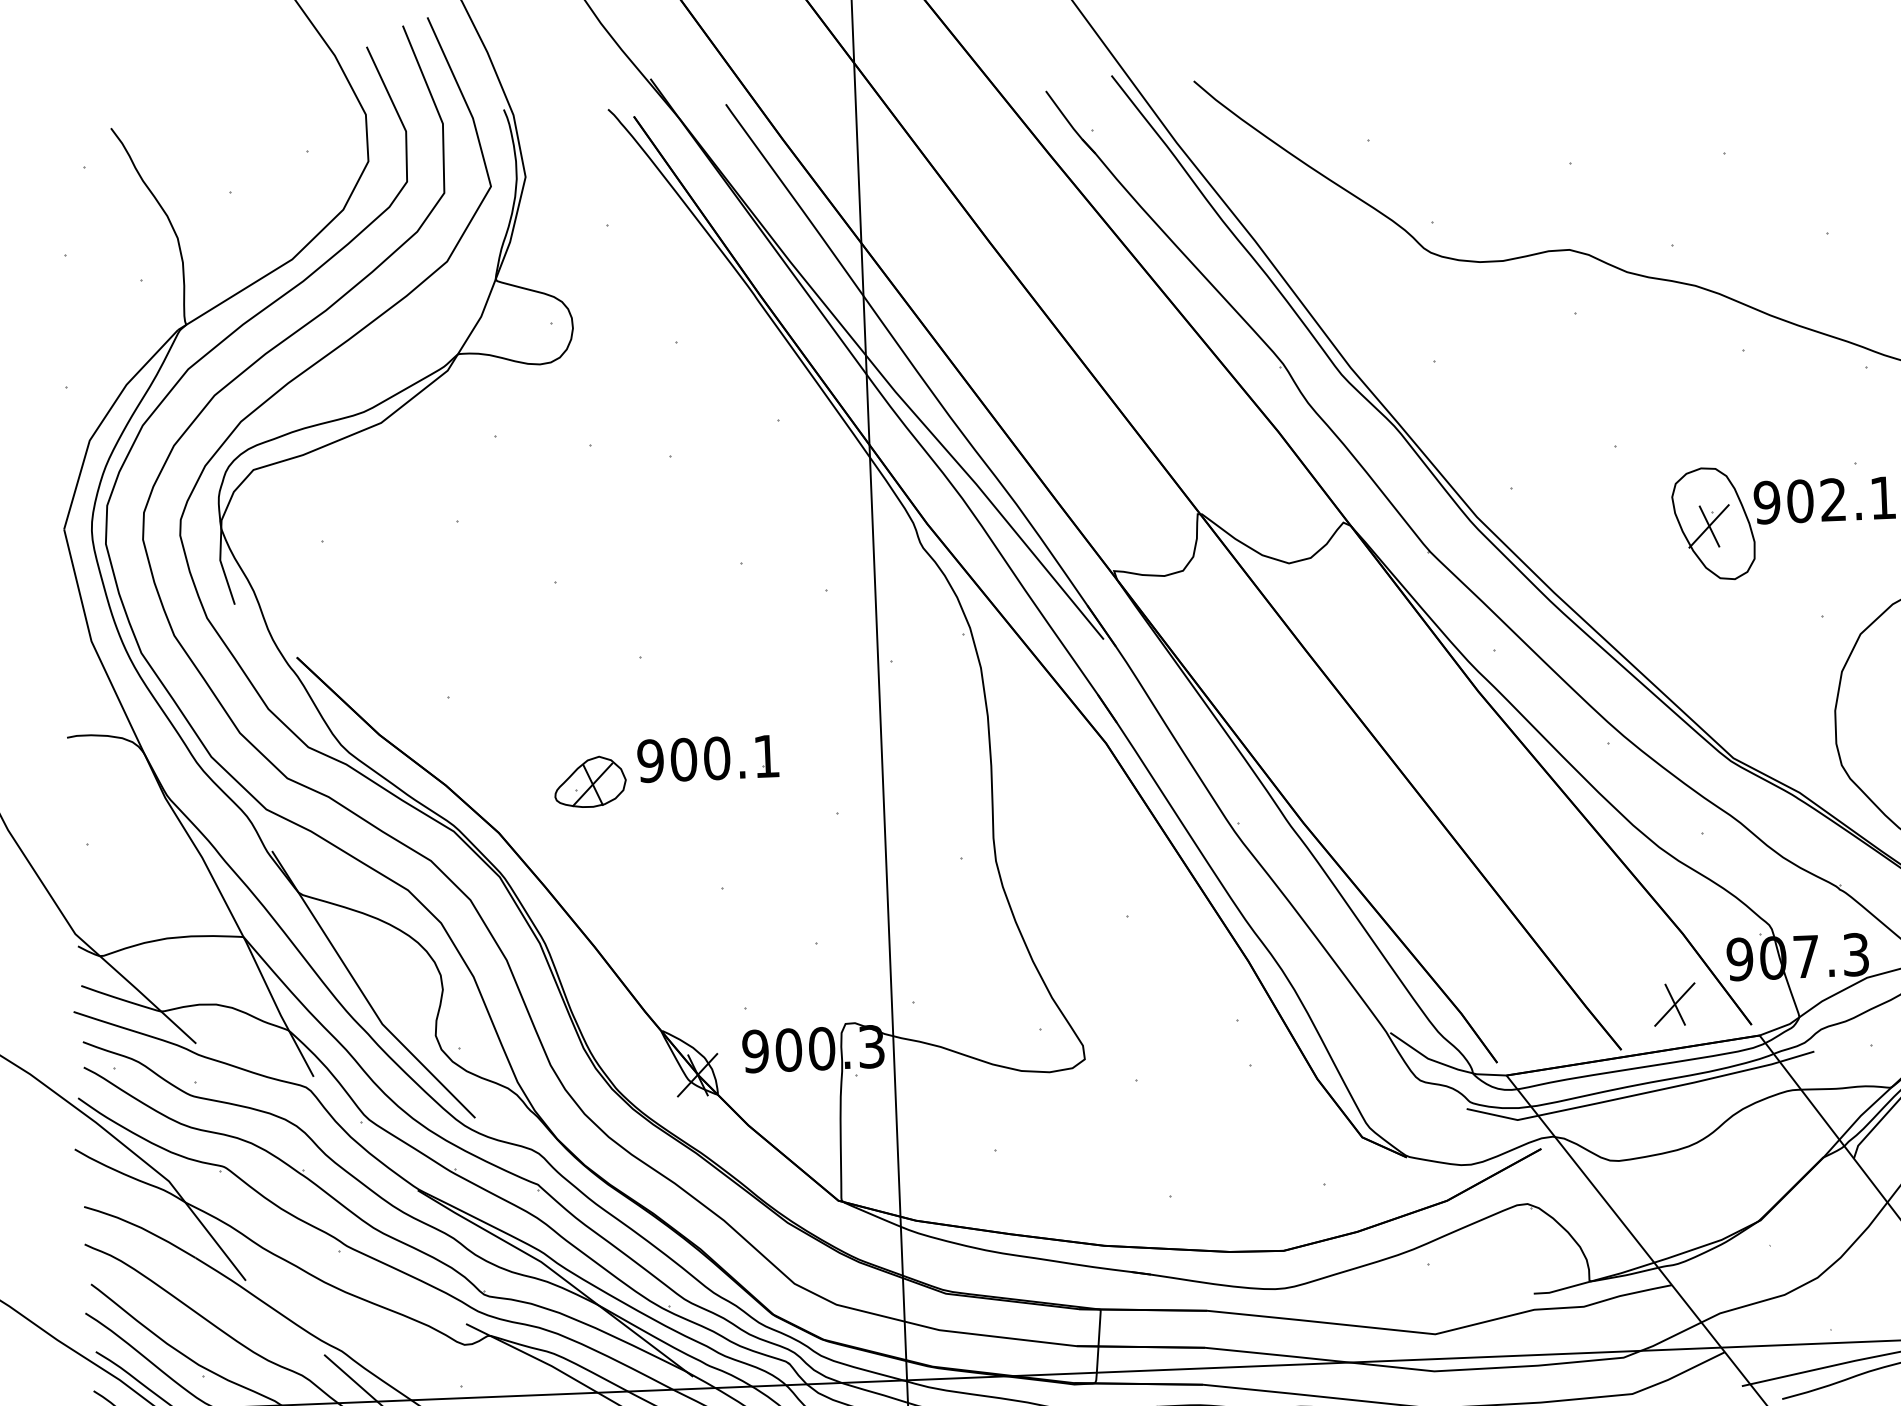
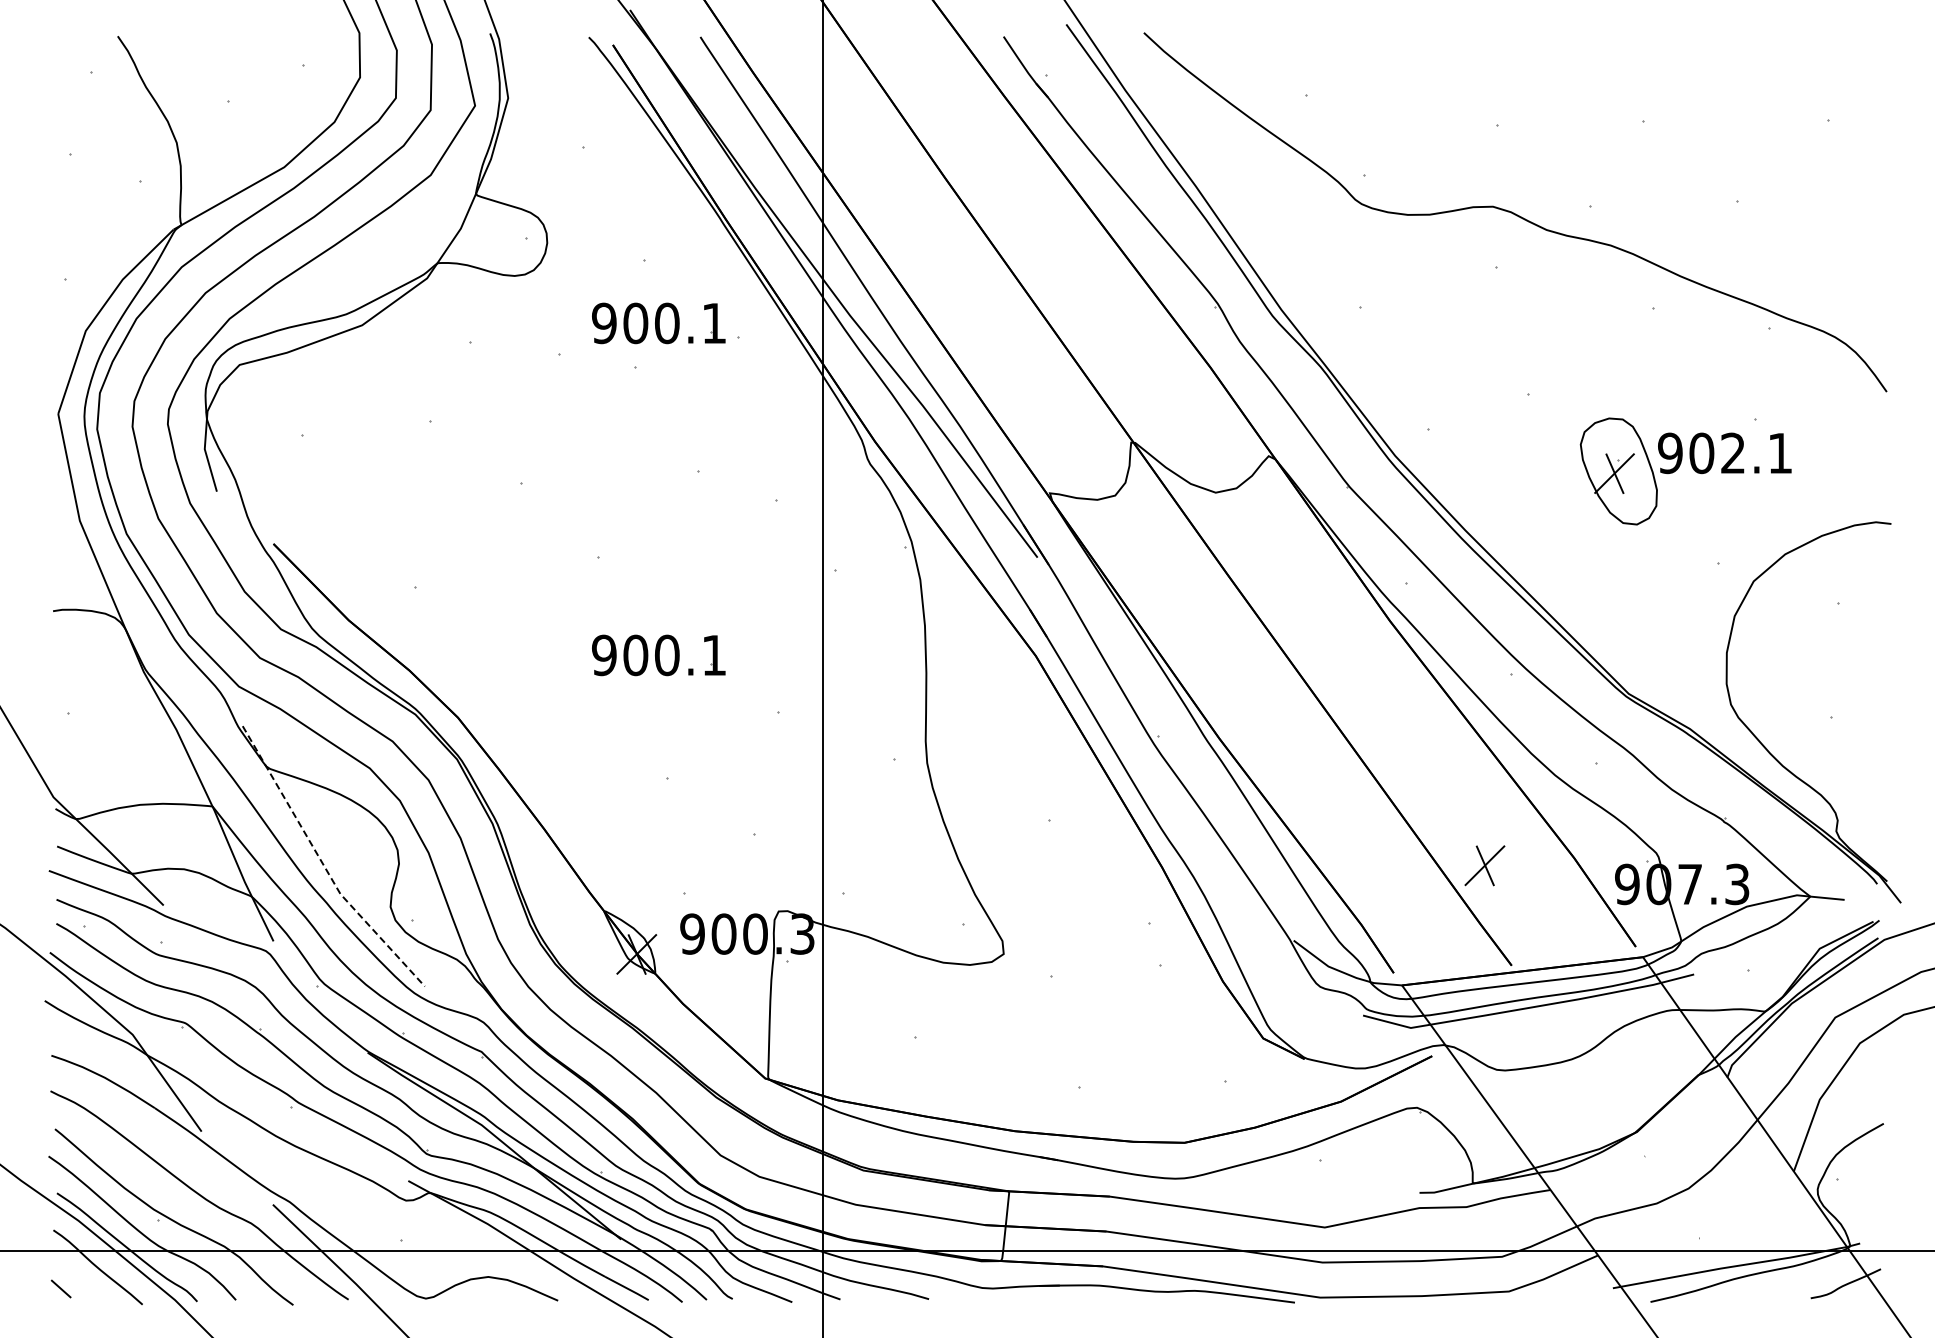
part: (693, 408) -> (658, 323), added
part: (590, 781) -> (546, 672), removed
line: (363, 993) -> (323, 864), solid -> dashed
part: (1674, 1004) -> (1484, 865), moved

